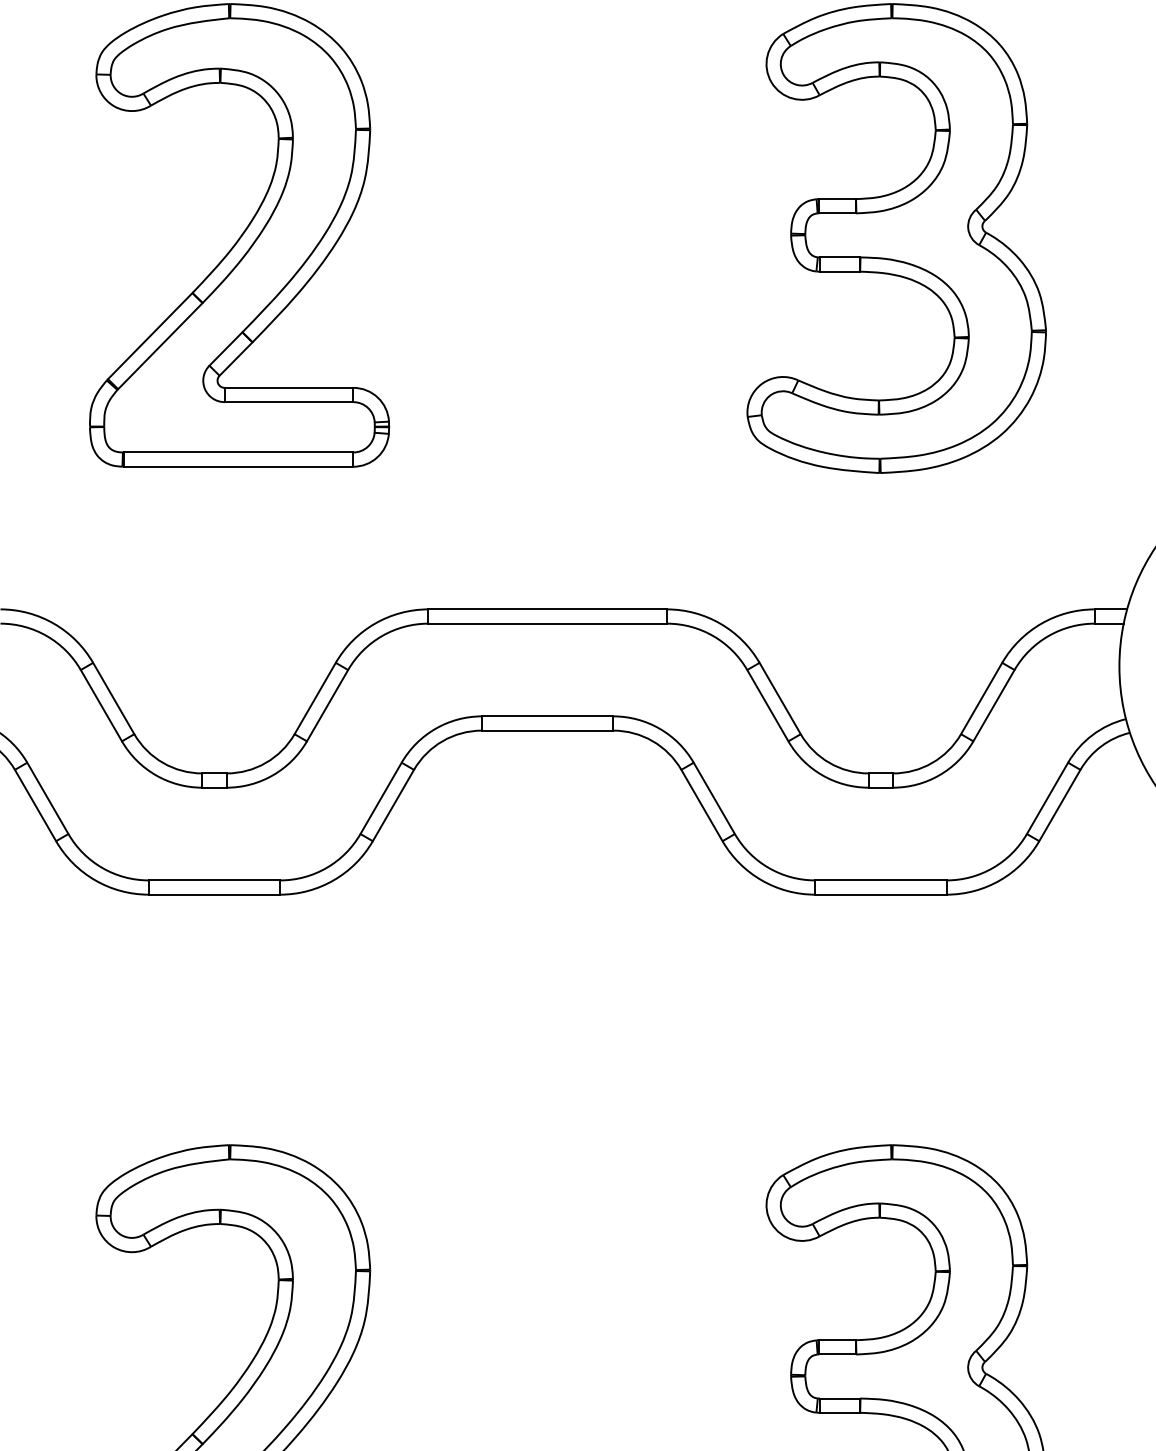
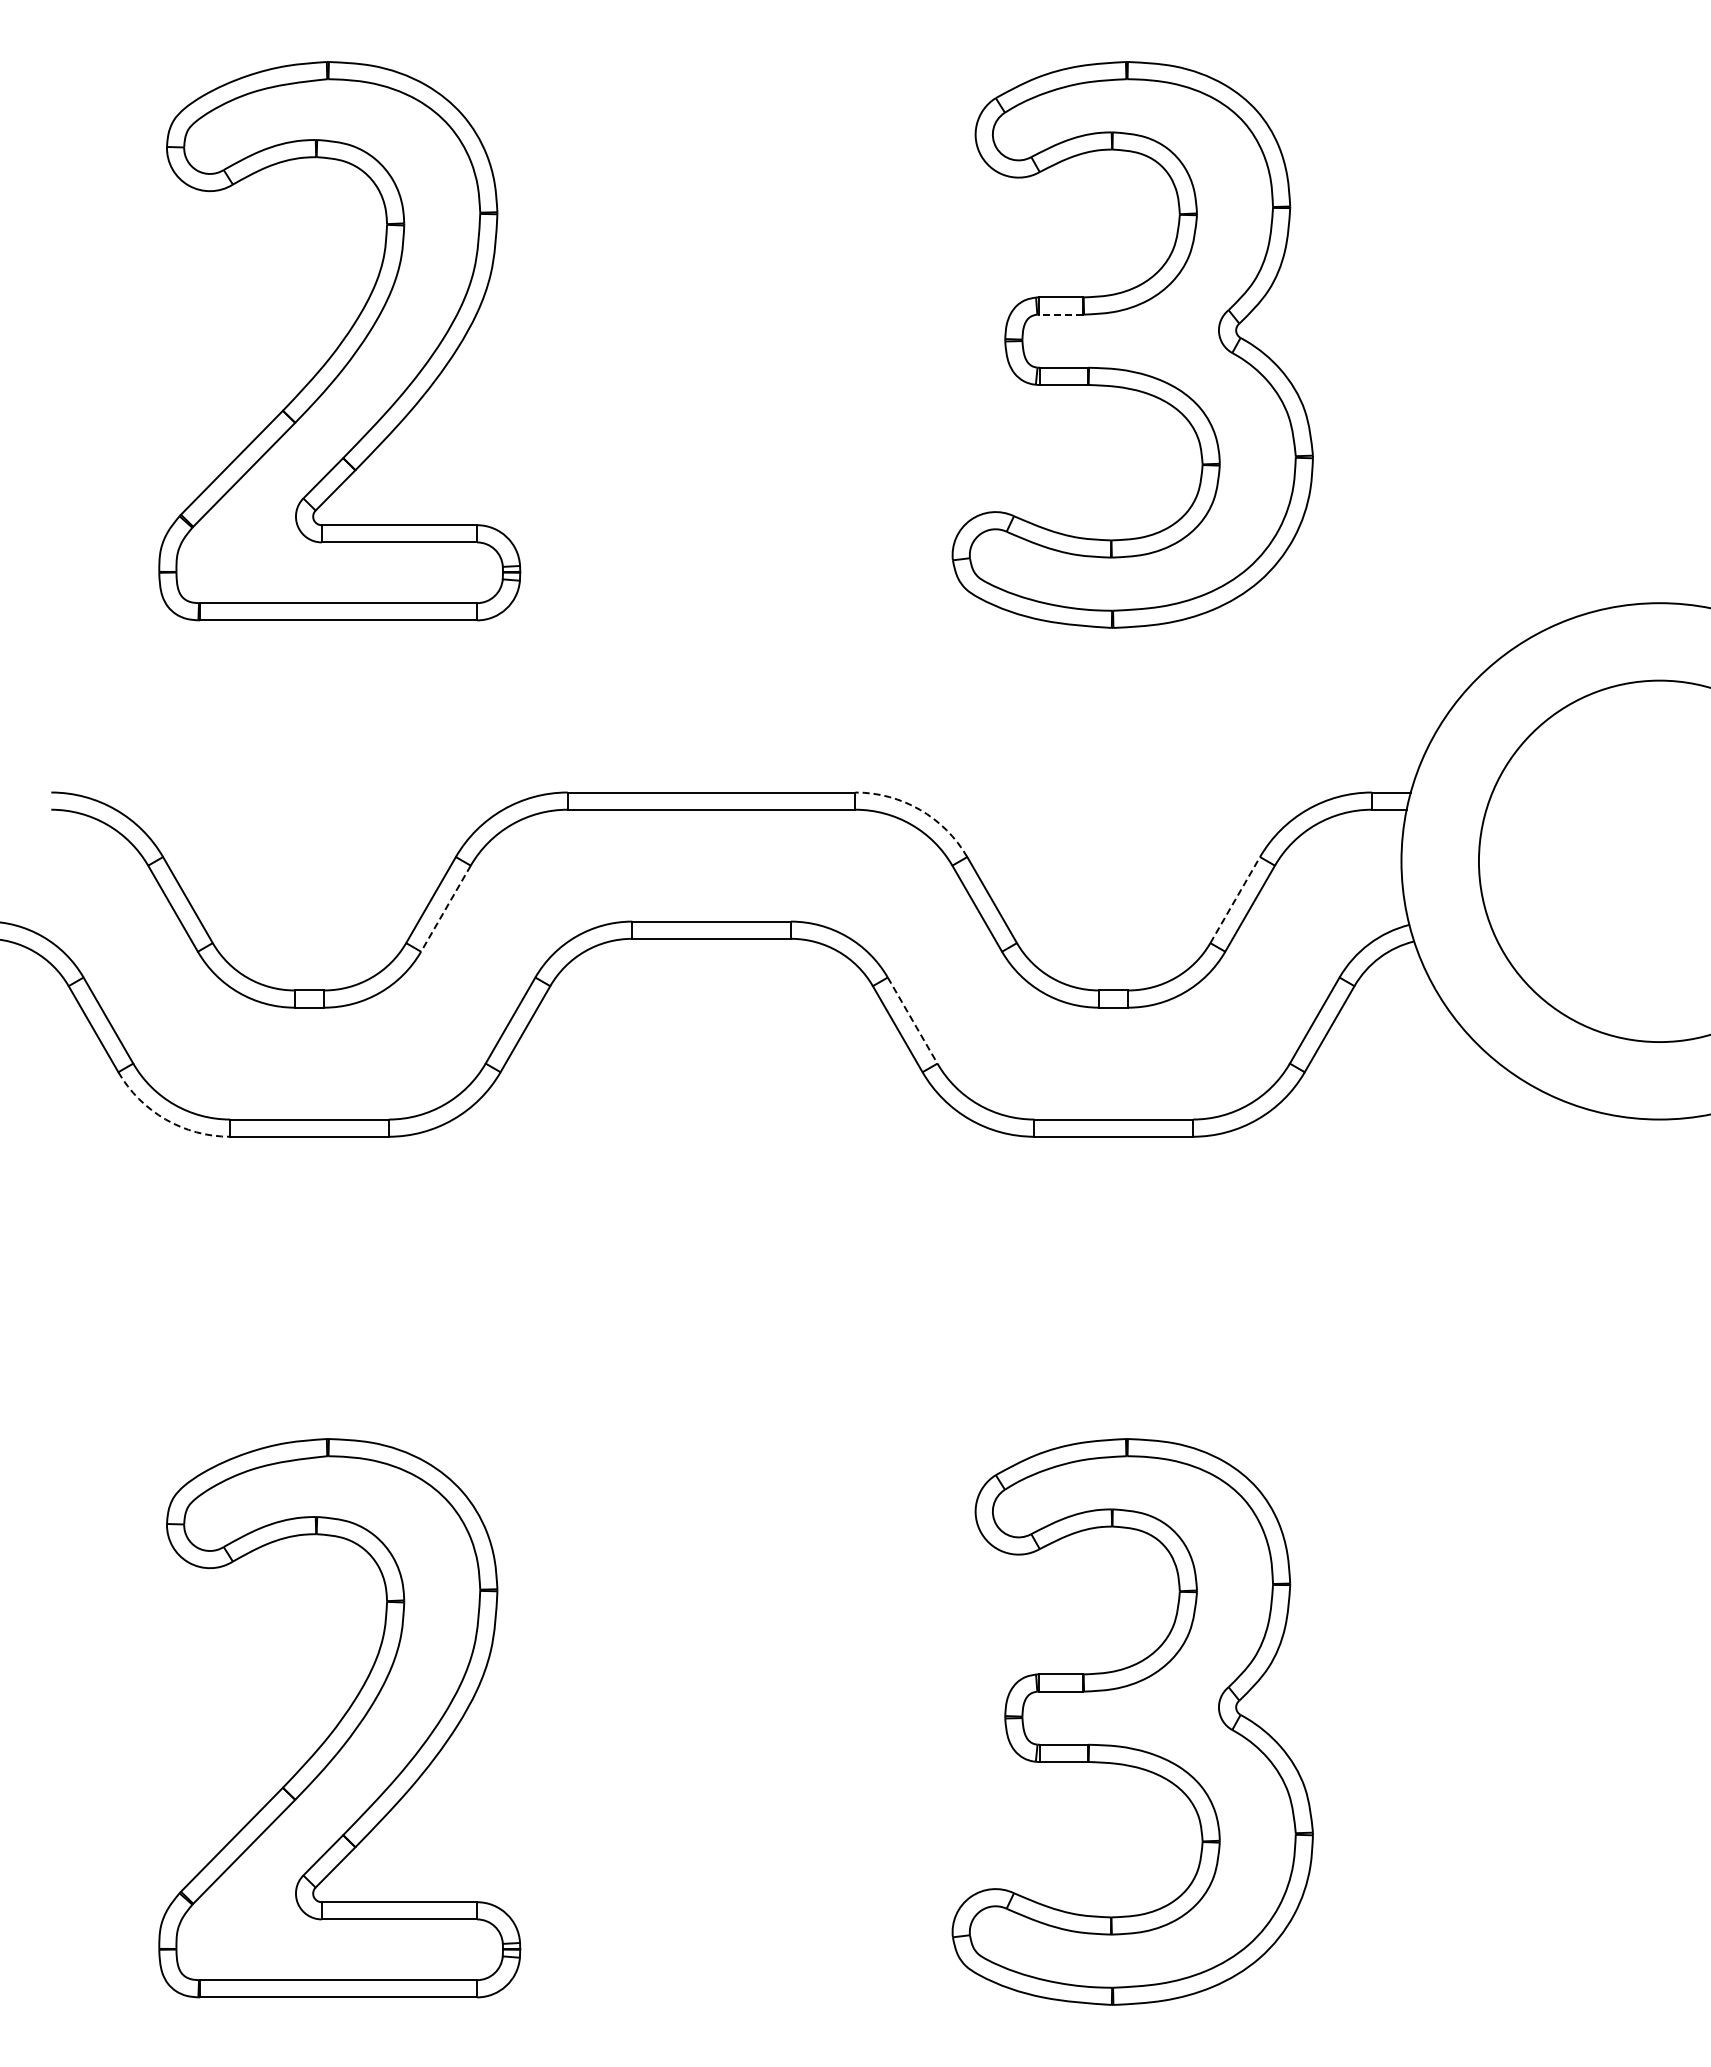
line: (836, 213) -> (1060, 314), solid -> dashed
arc: (720, 623) -> (920, 809), solid -> dashed
line: (981, 698) -> (1235, 900), solid -> dashed
line: (327, 705) -> (445, 908), solid -> dashed
line: (714, 798) -> (912, 1020), solid -> dashed
arc: (95, 880) -> (165, 1119), solid -> dashed

